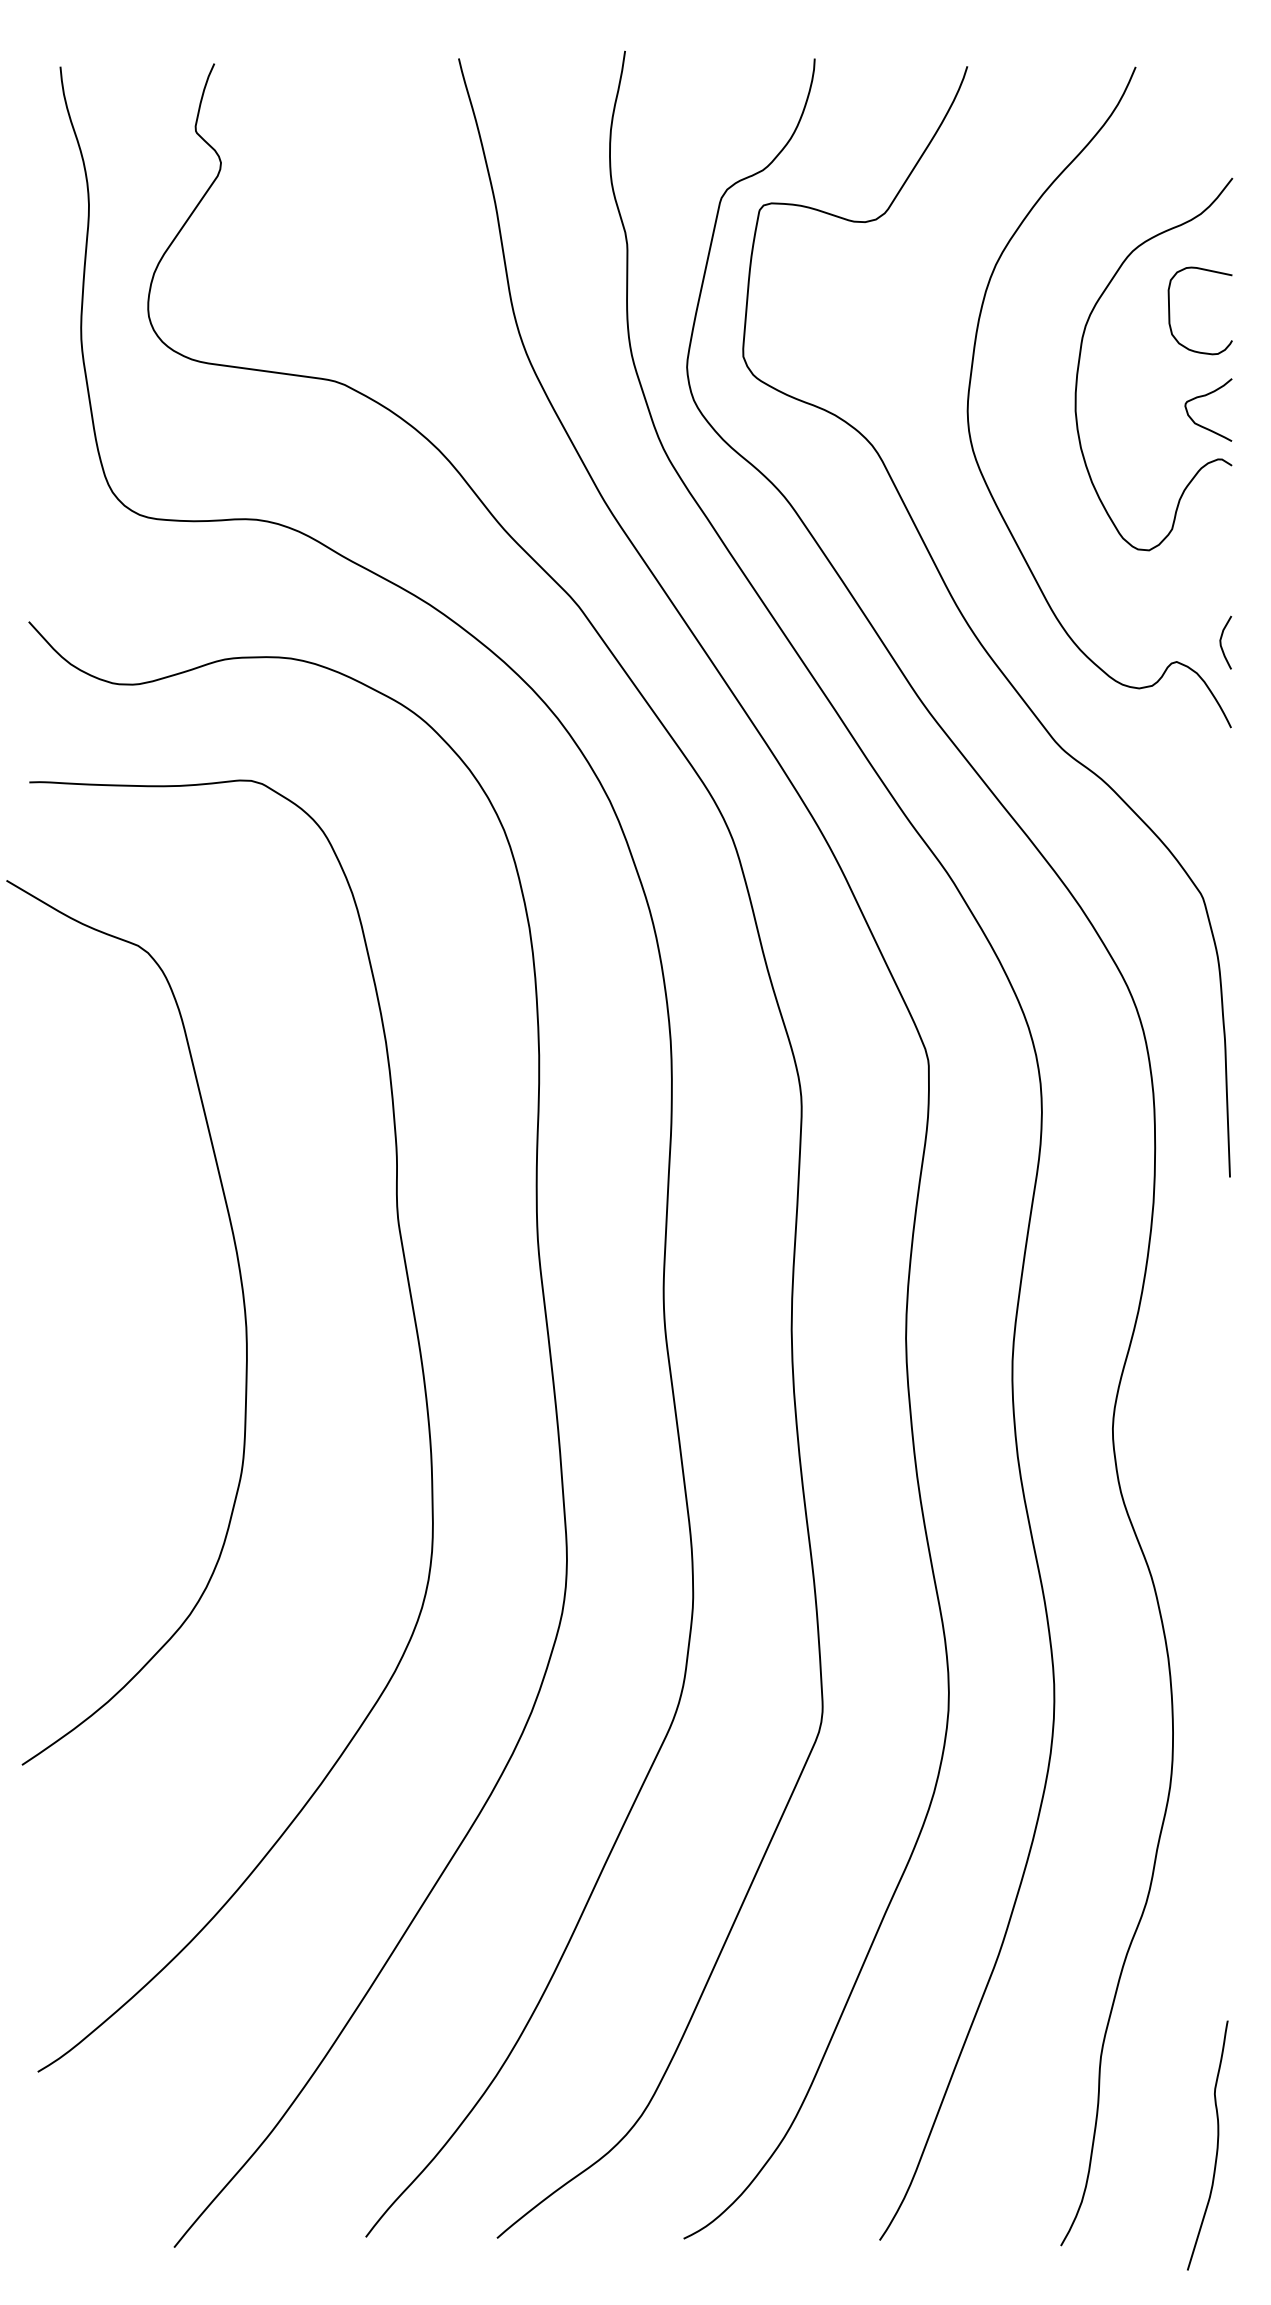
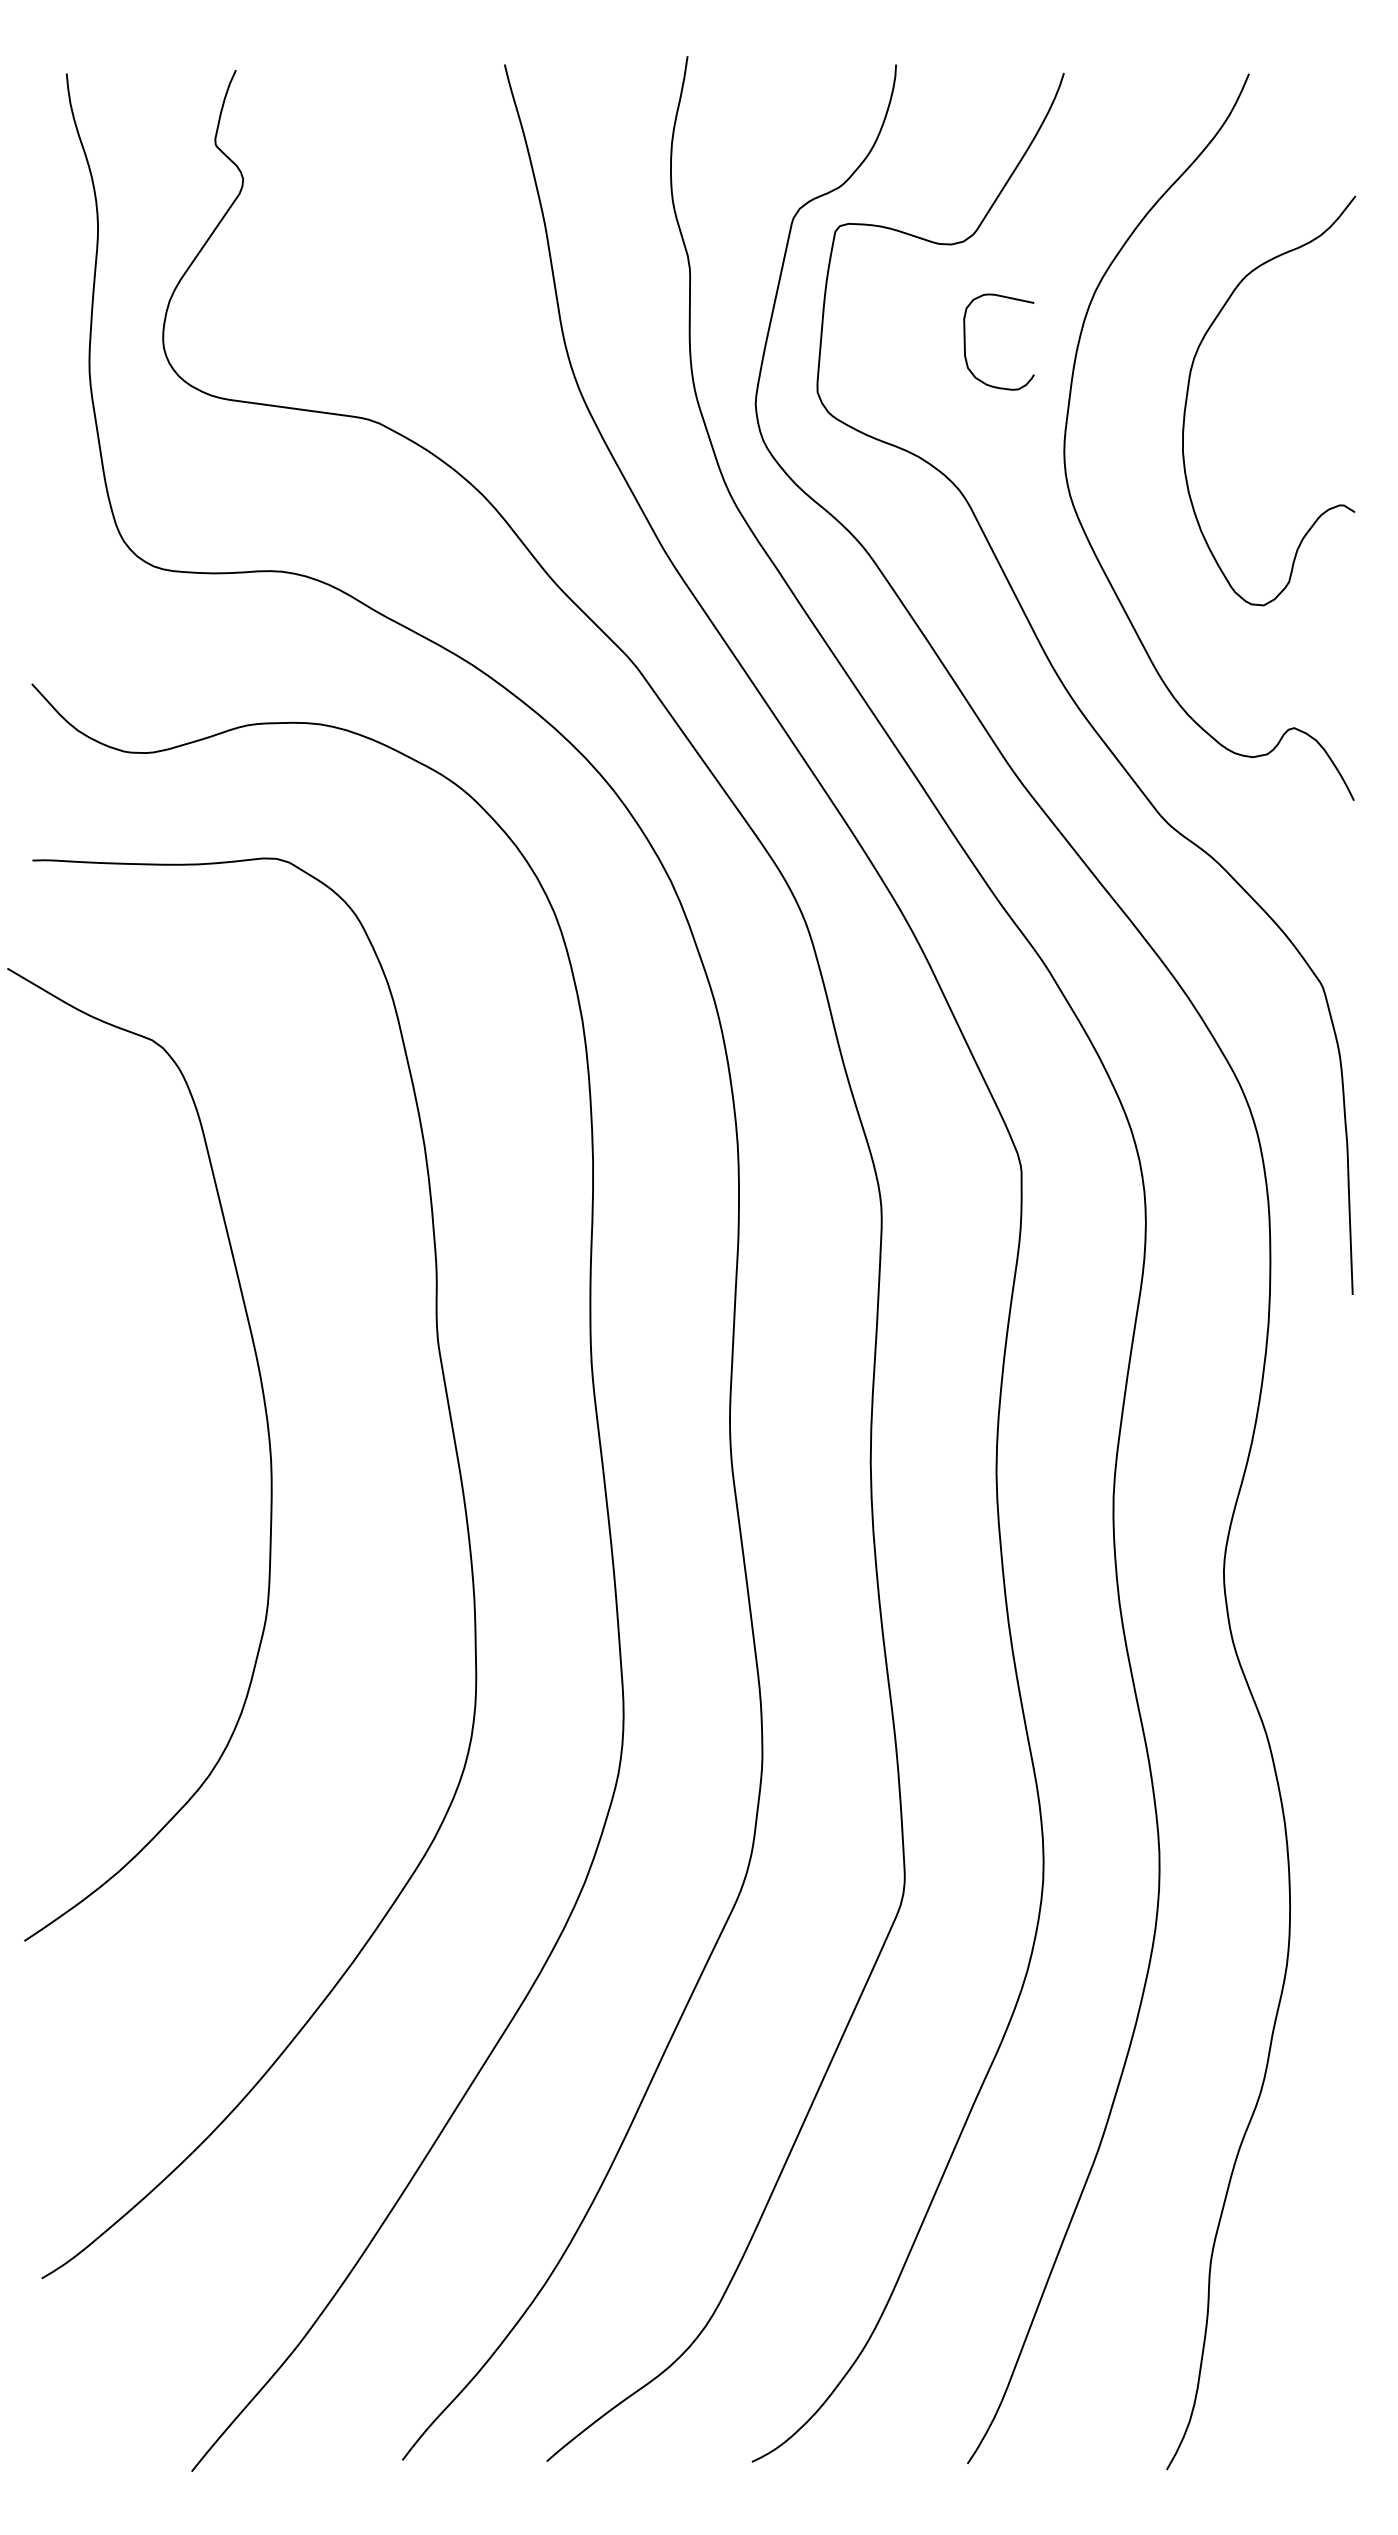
curve: (1170, 311) -> (966, 342), moved
curve: (1205, 396) -> (1325, 436), removed
curve: (1221, 642) -> (1343, 706), removed
curve: (1216, 2145) -> (1337, 2359), removed

